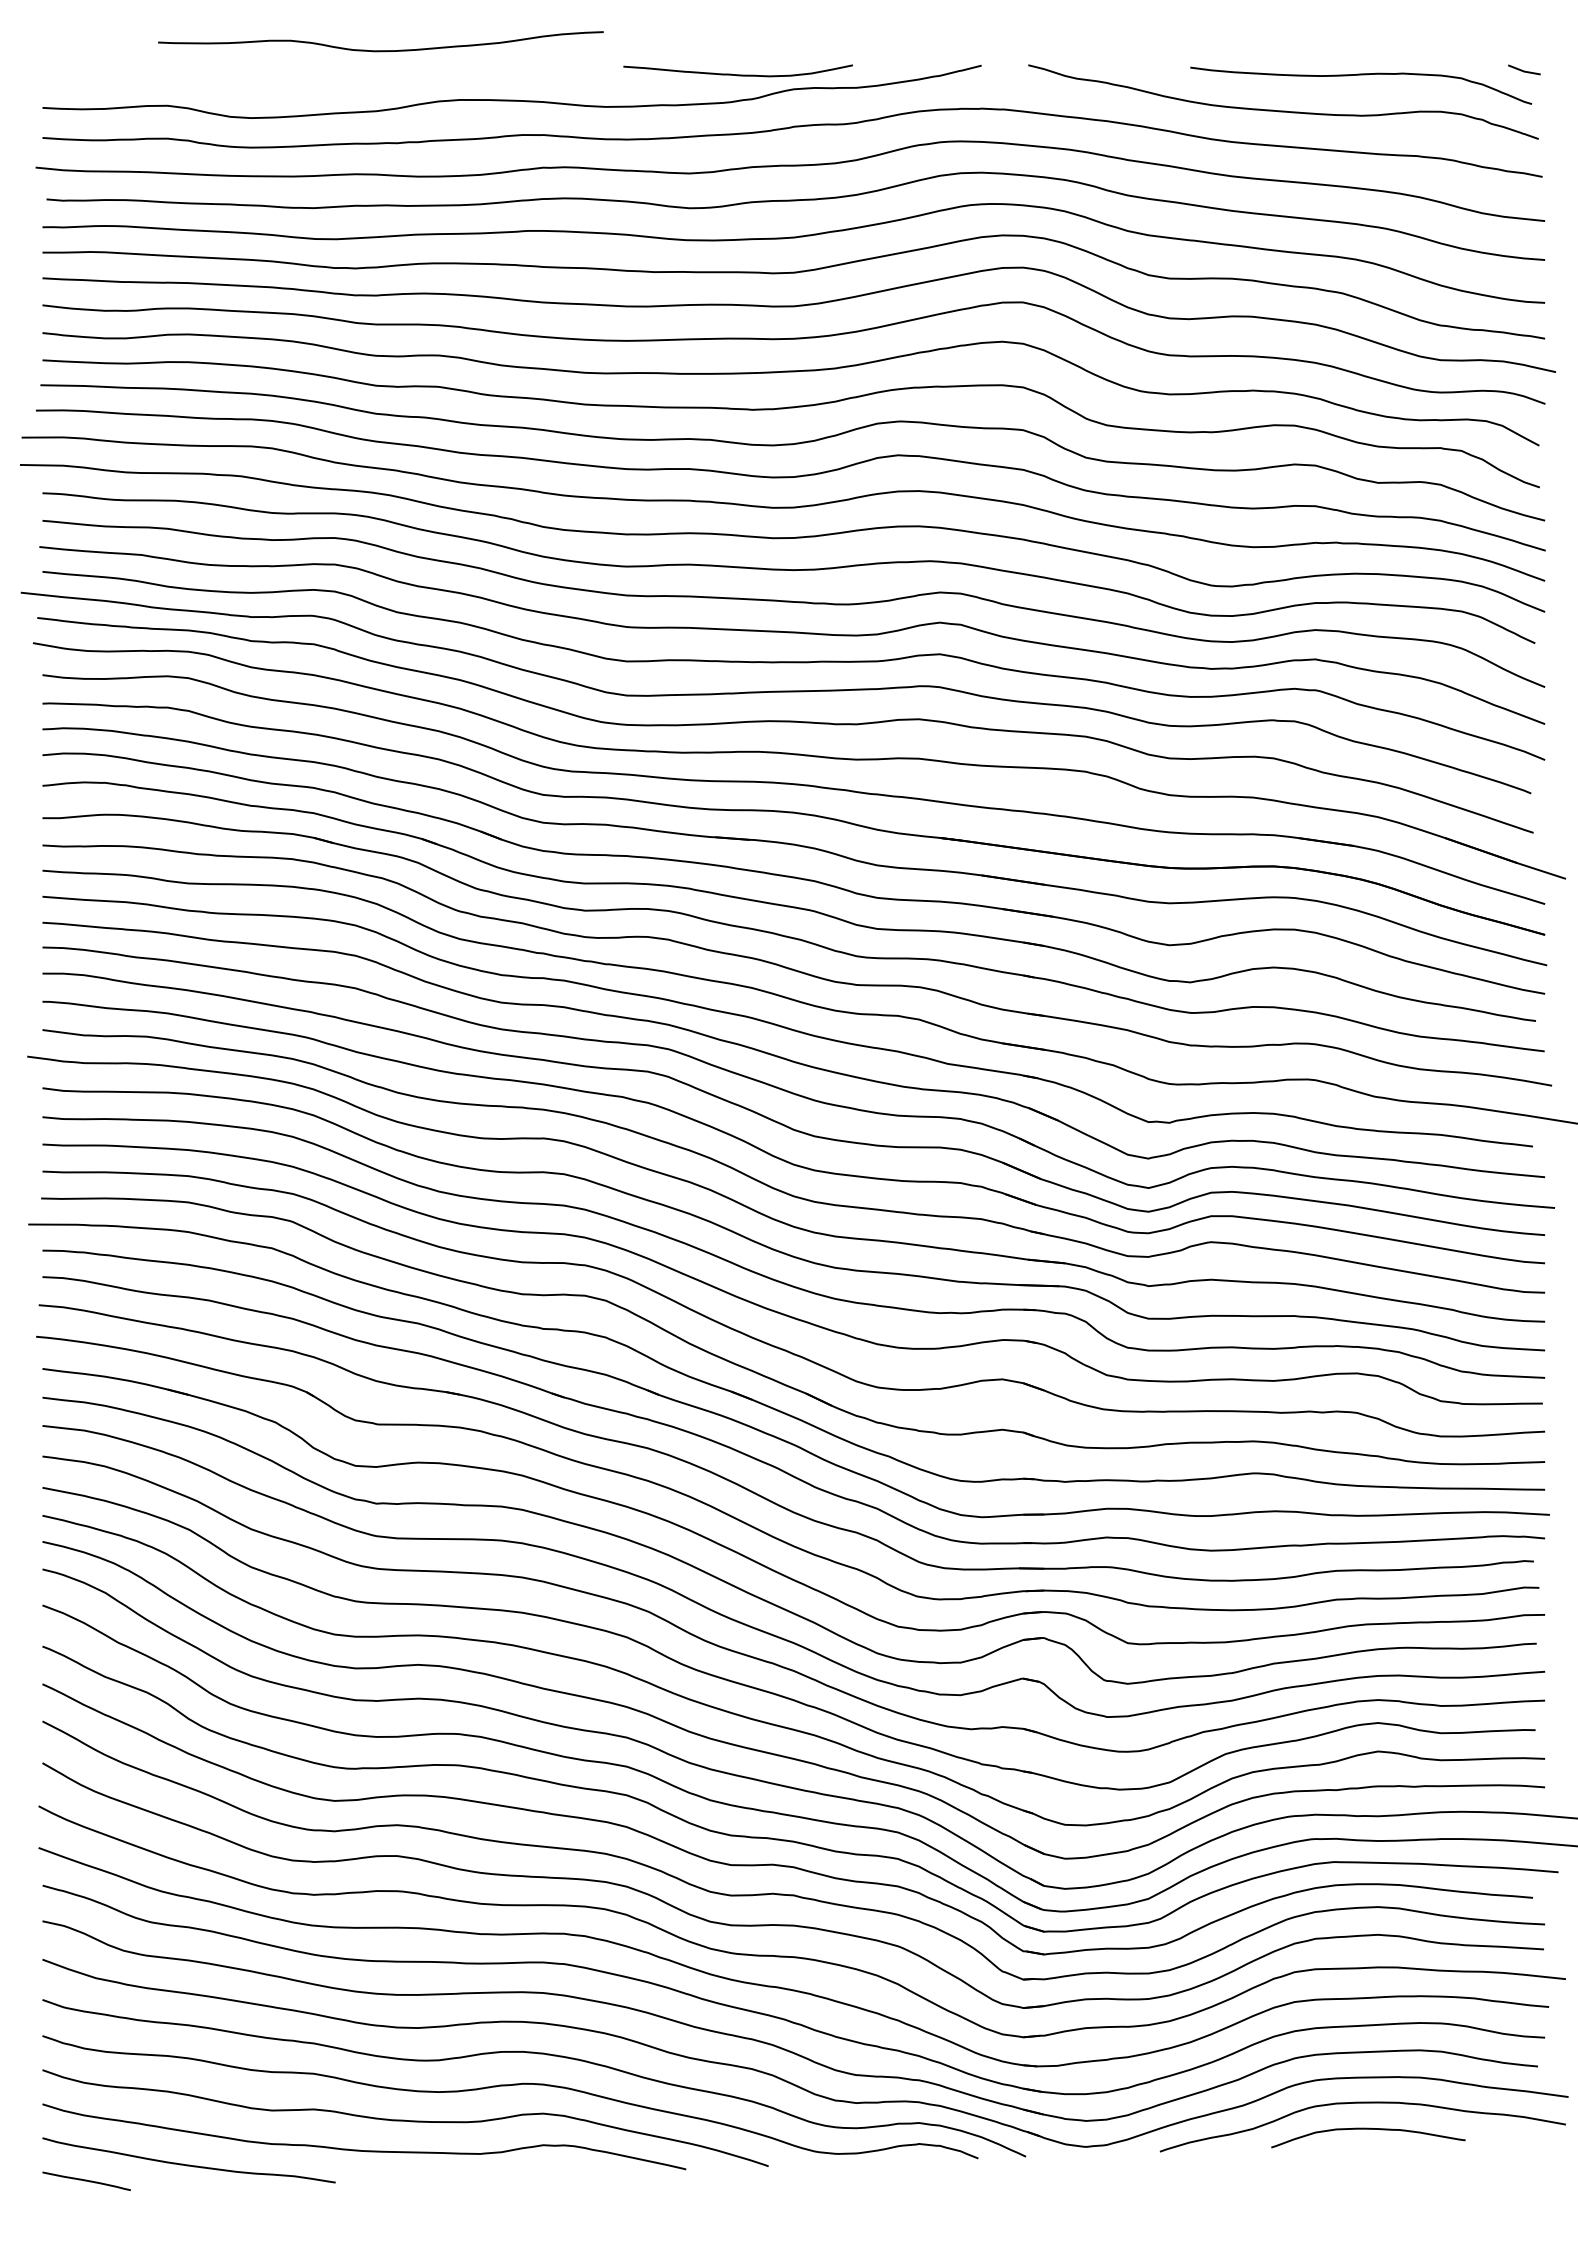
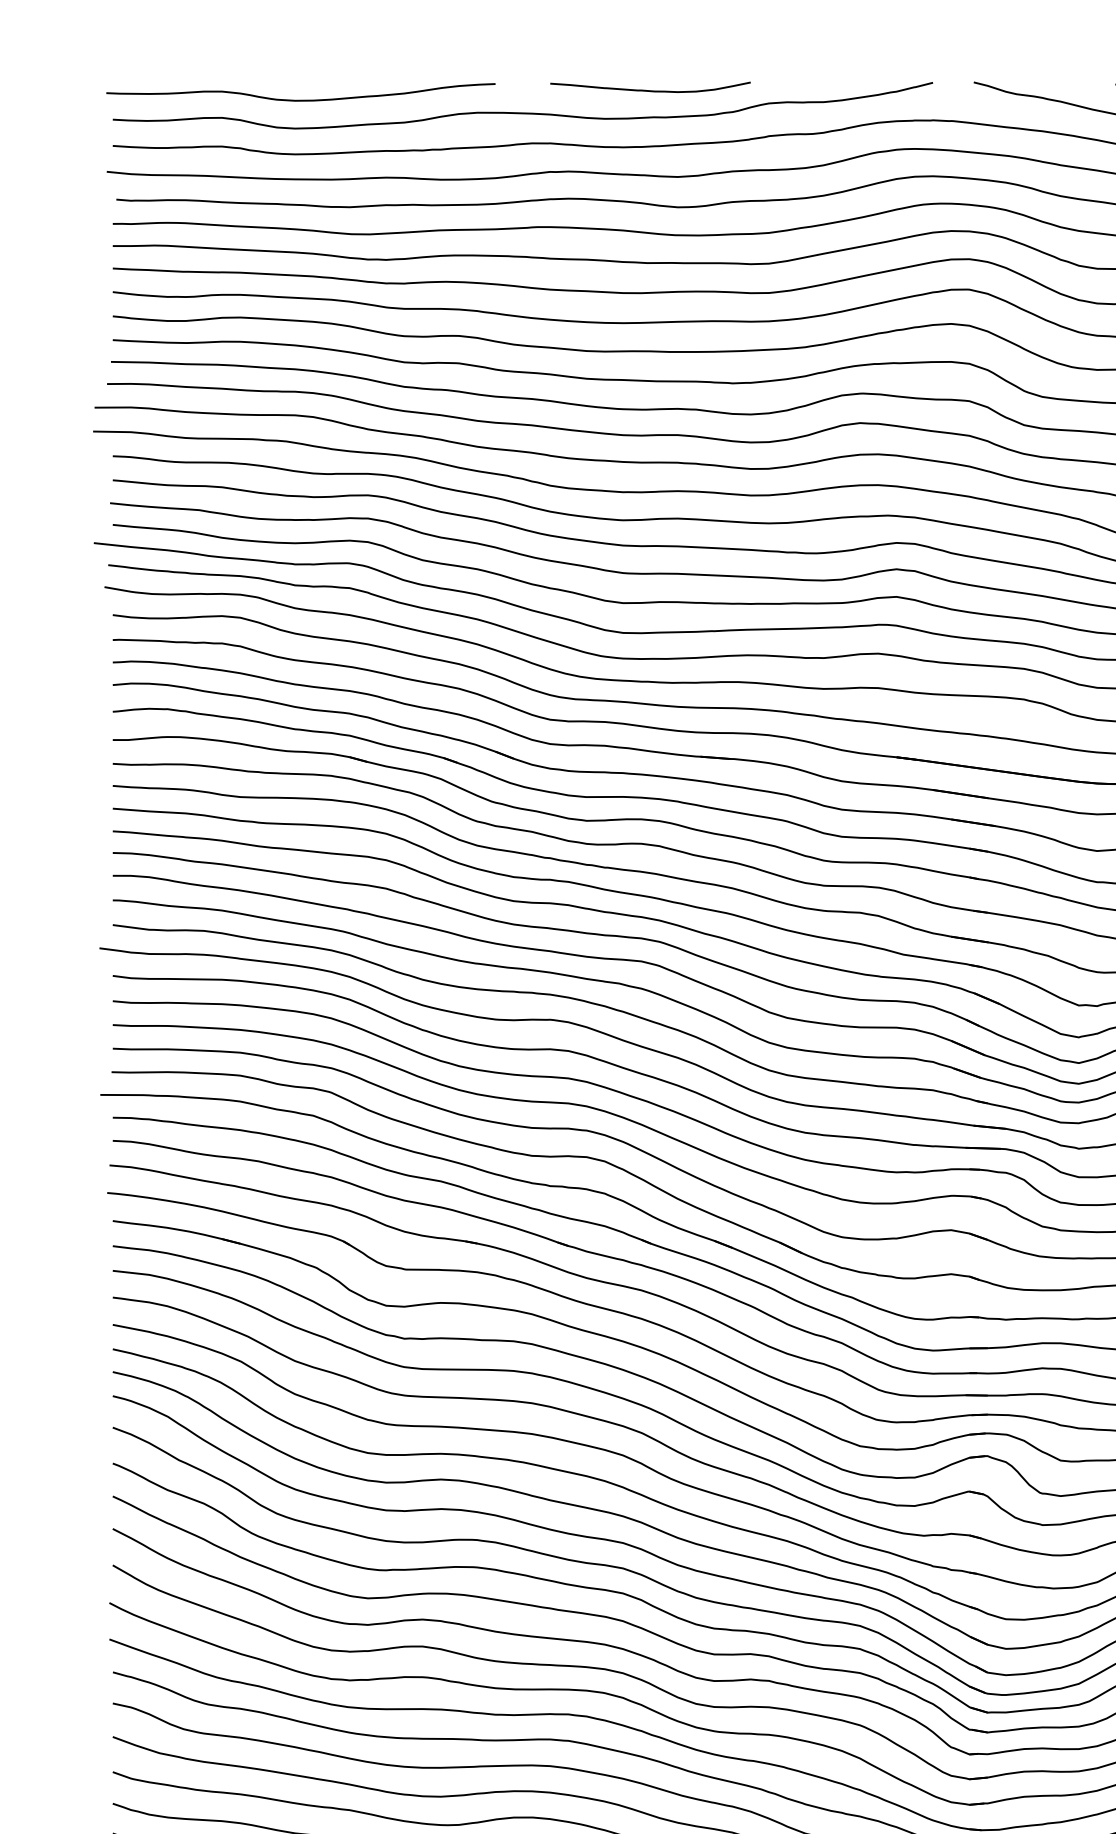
curve: (380, 50) -> (300, 100), moved
curve: (737, 74) -> (649, 90), moved

